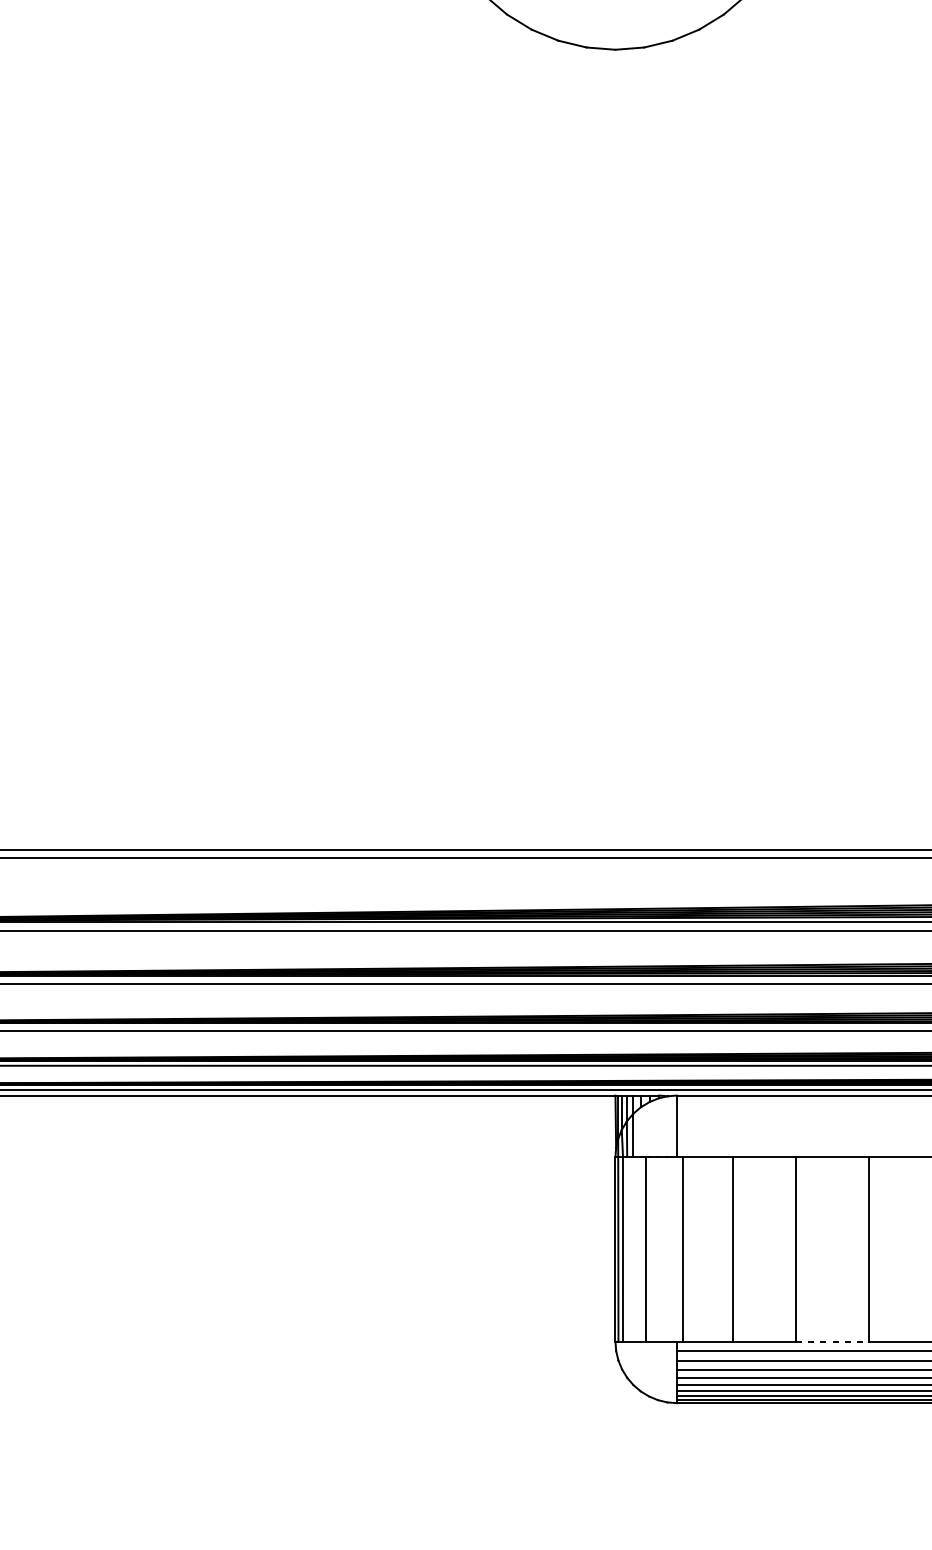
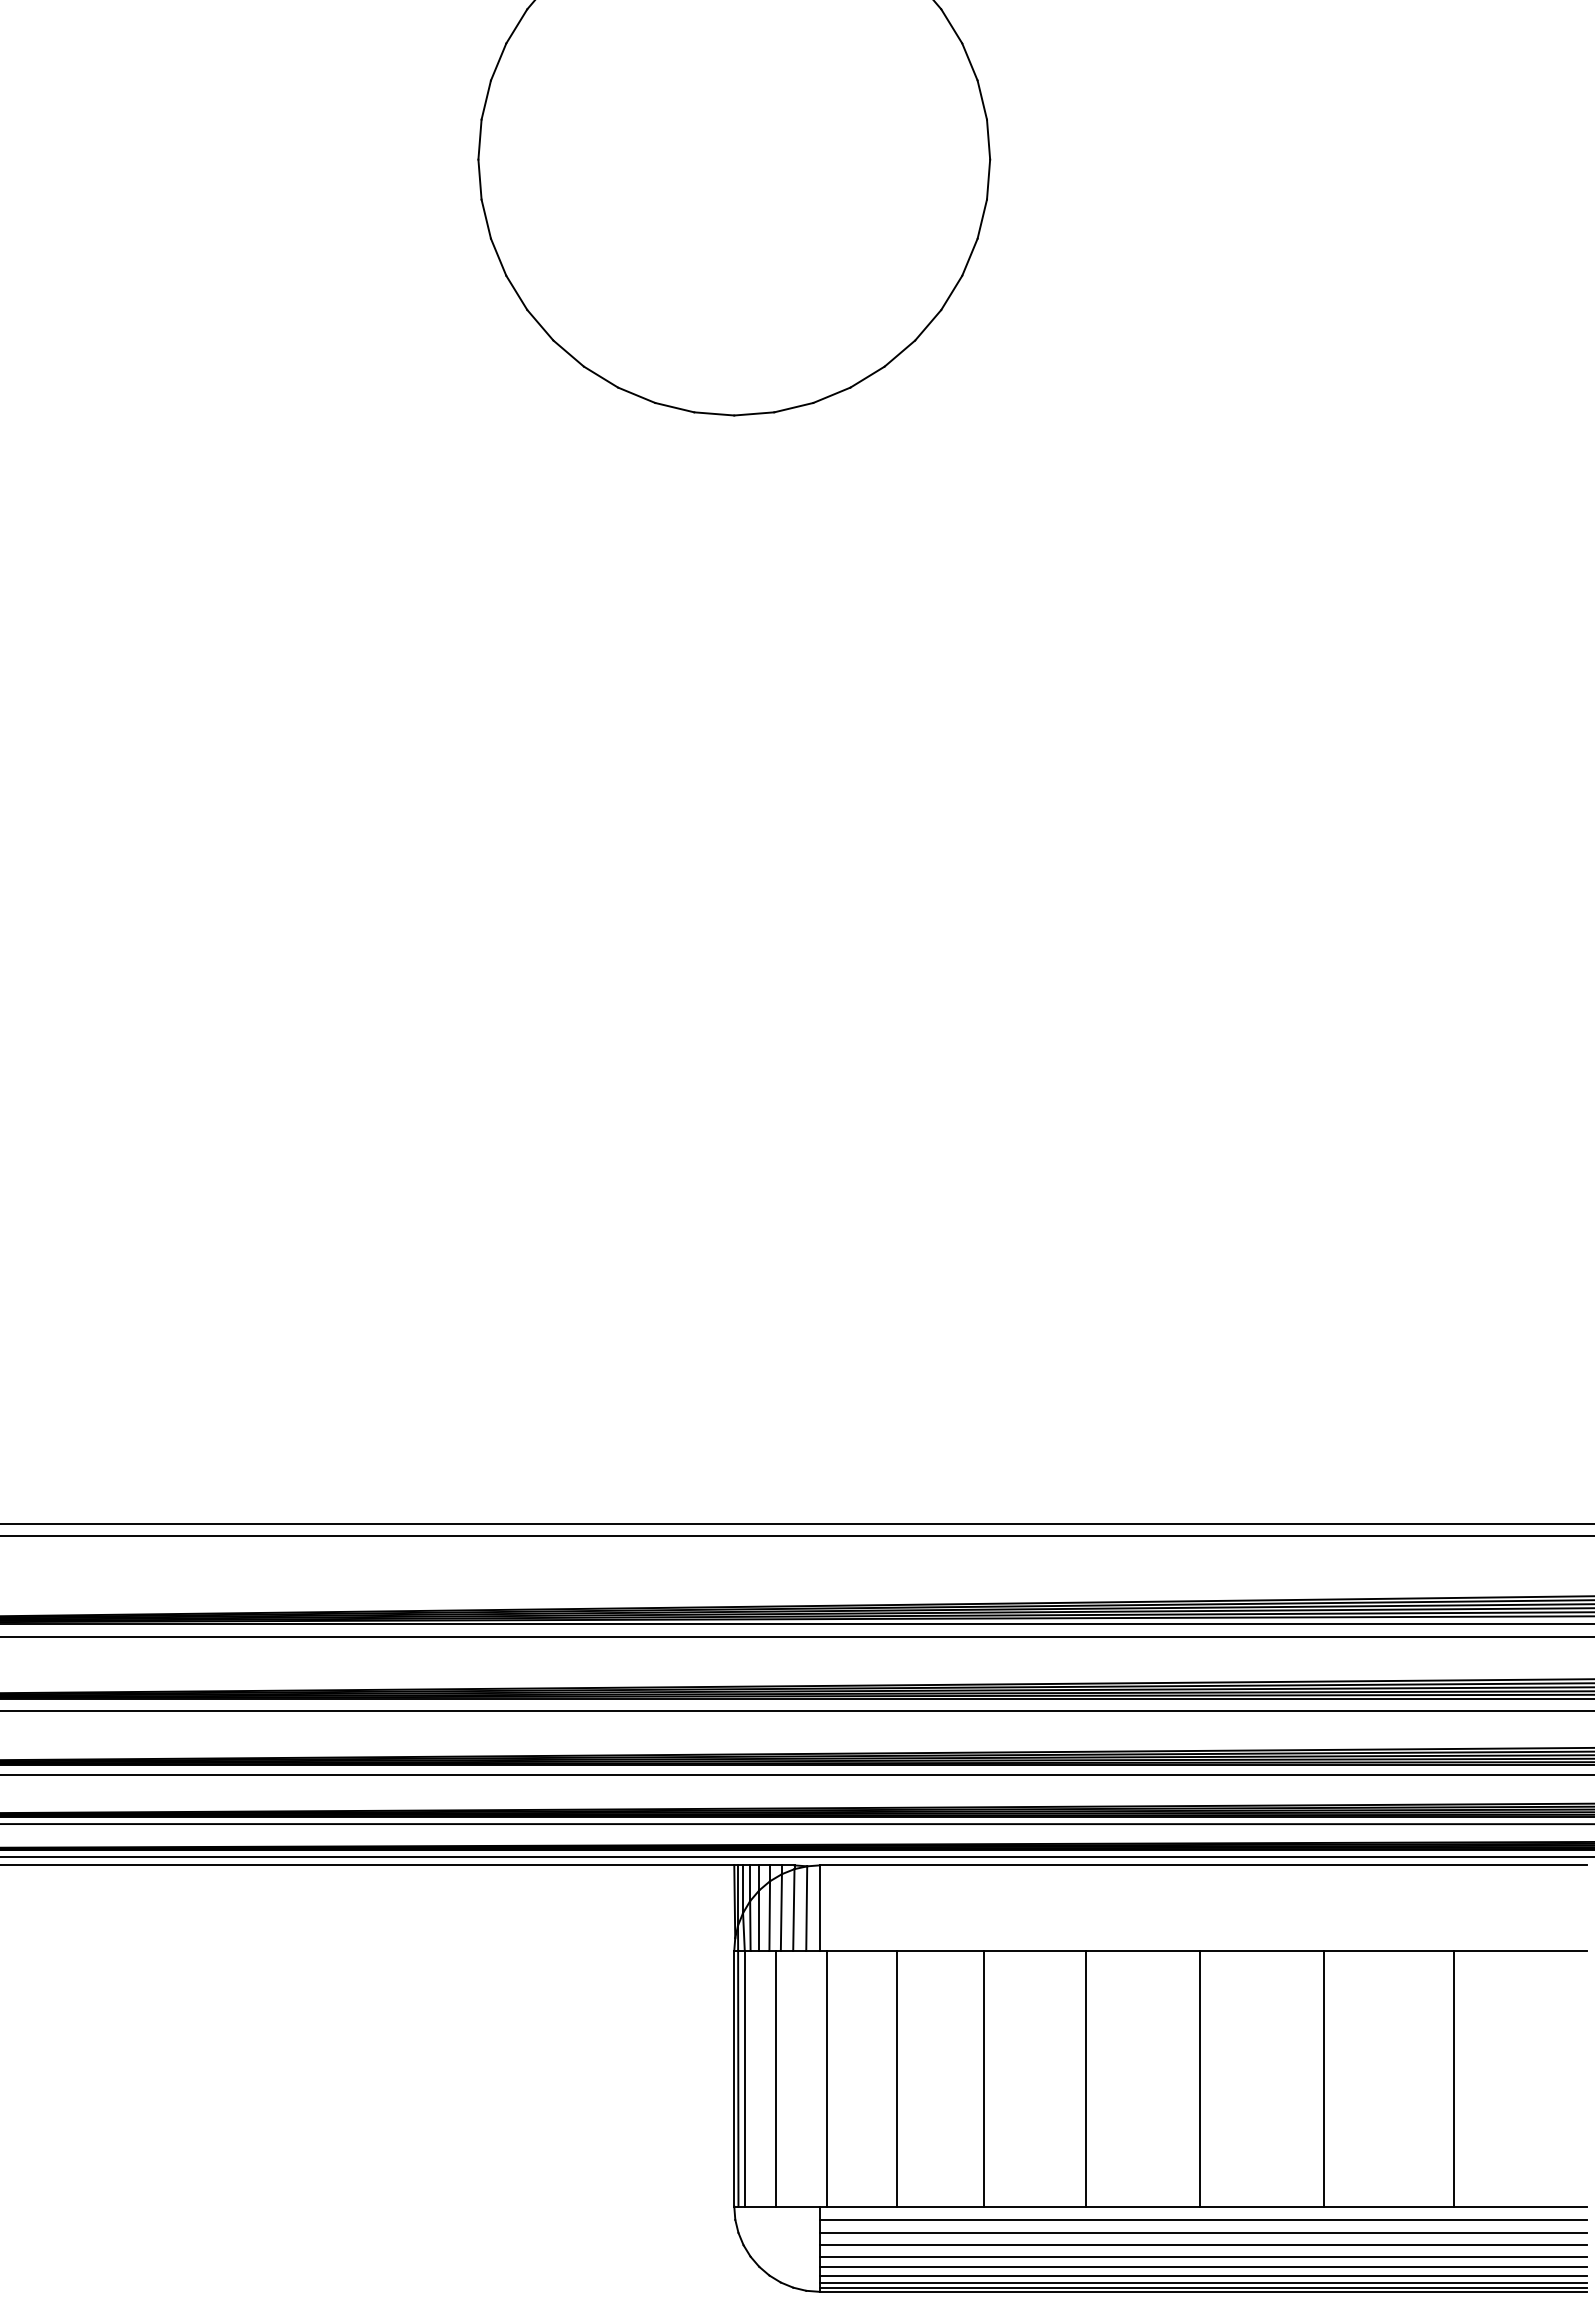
line: (667, 1126) -> (806, 1908), added
line: (658, 1127) -> (793, 1909), added
line: (648, 1129) -> (780, 1912), added
line: (640, 1131) -> (769, 1915), added
line: (832, 1341) -> (1034, 2206), dashed -> solid

